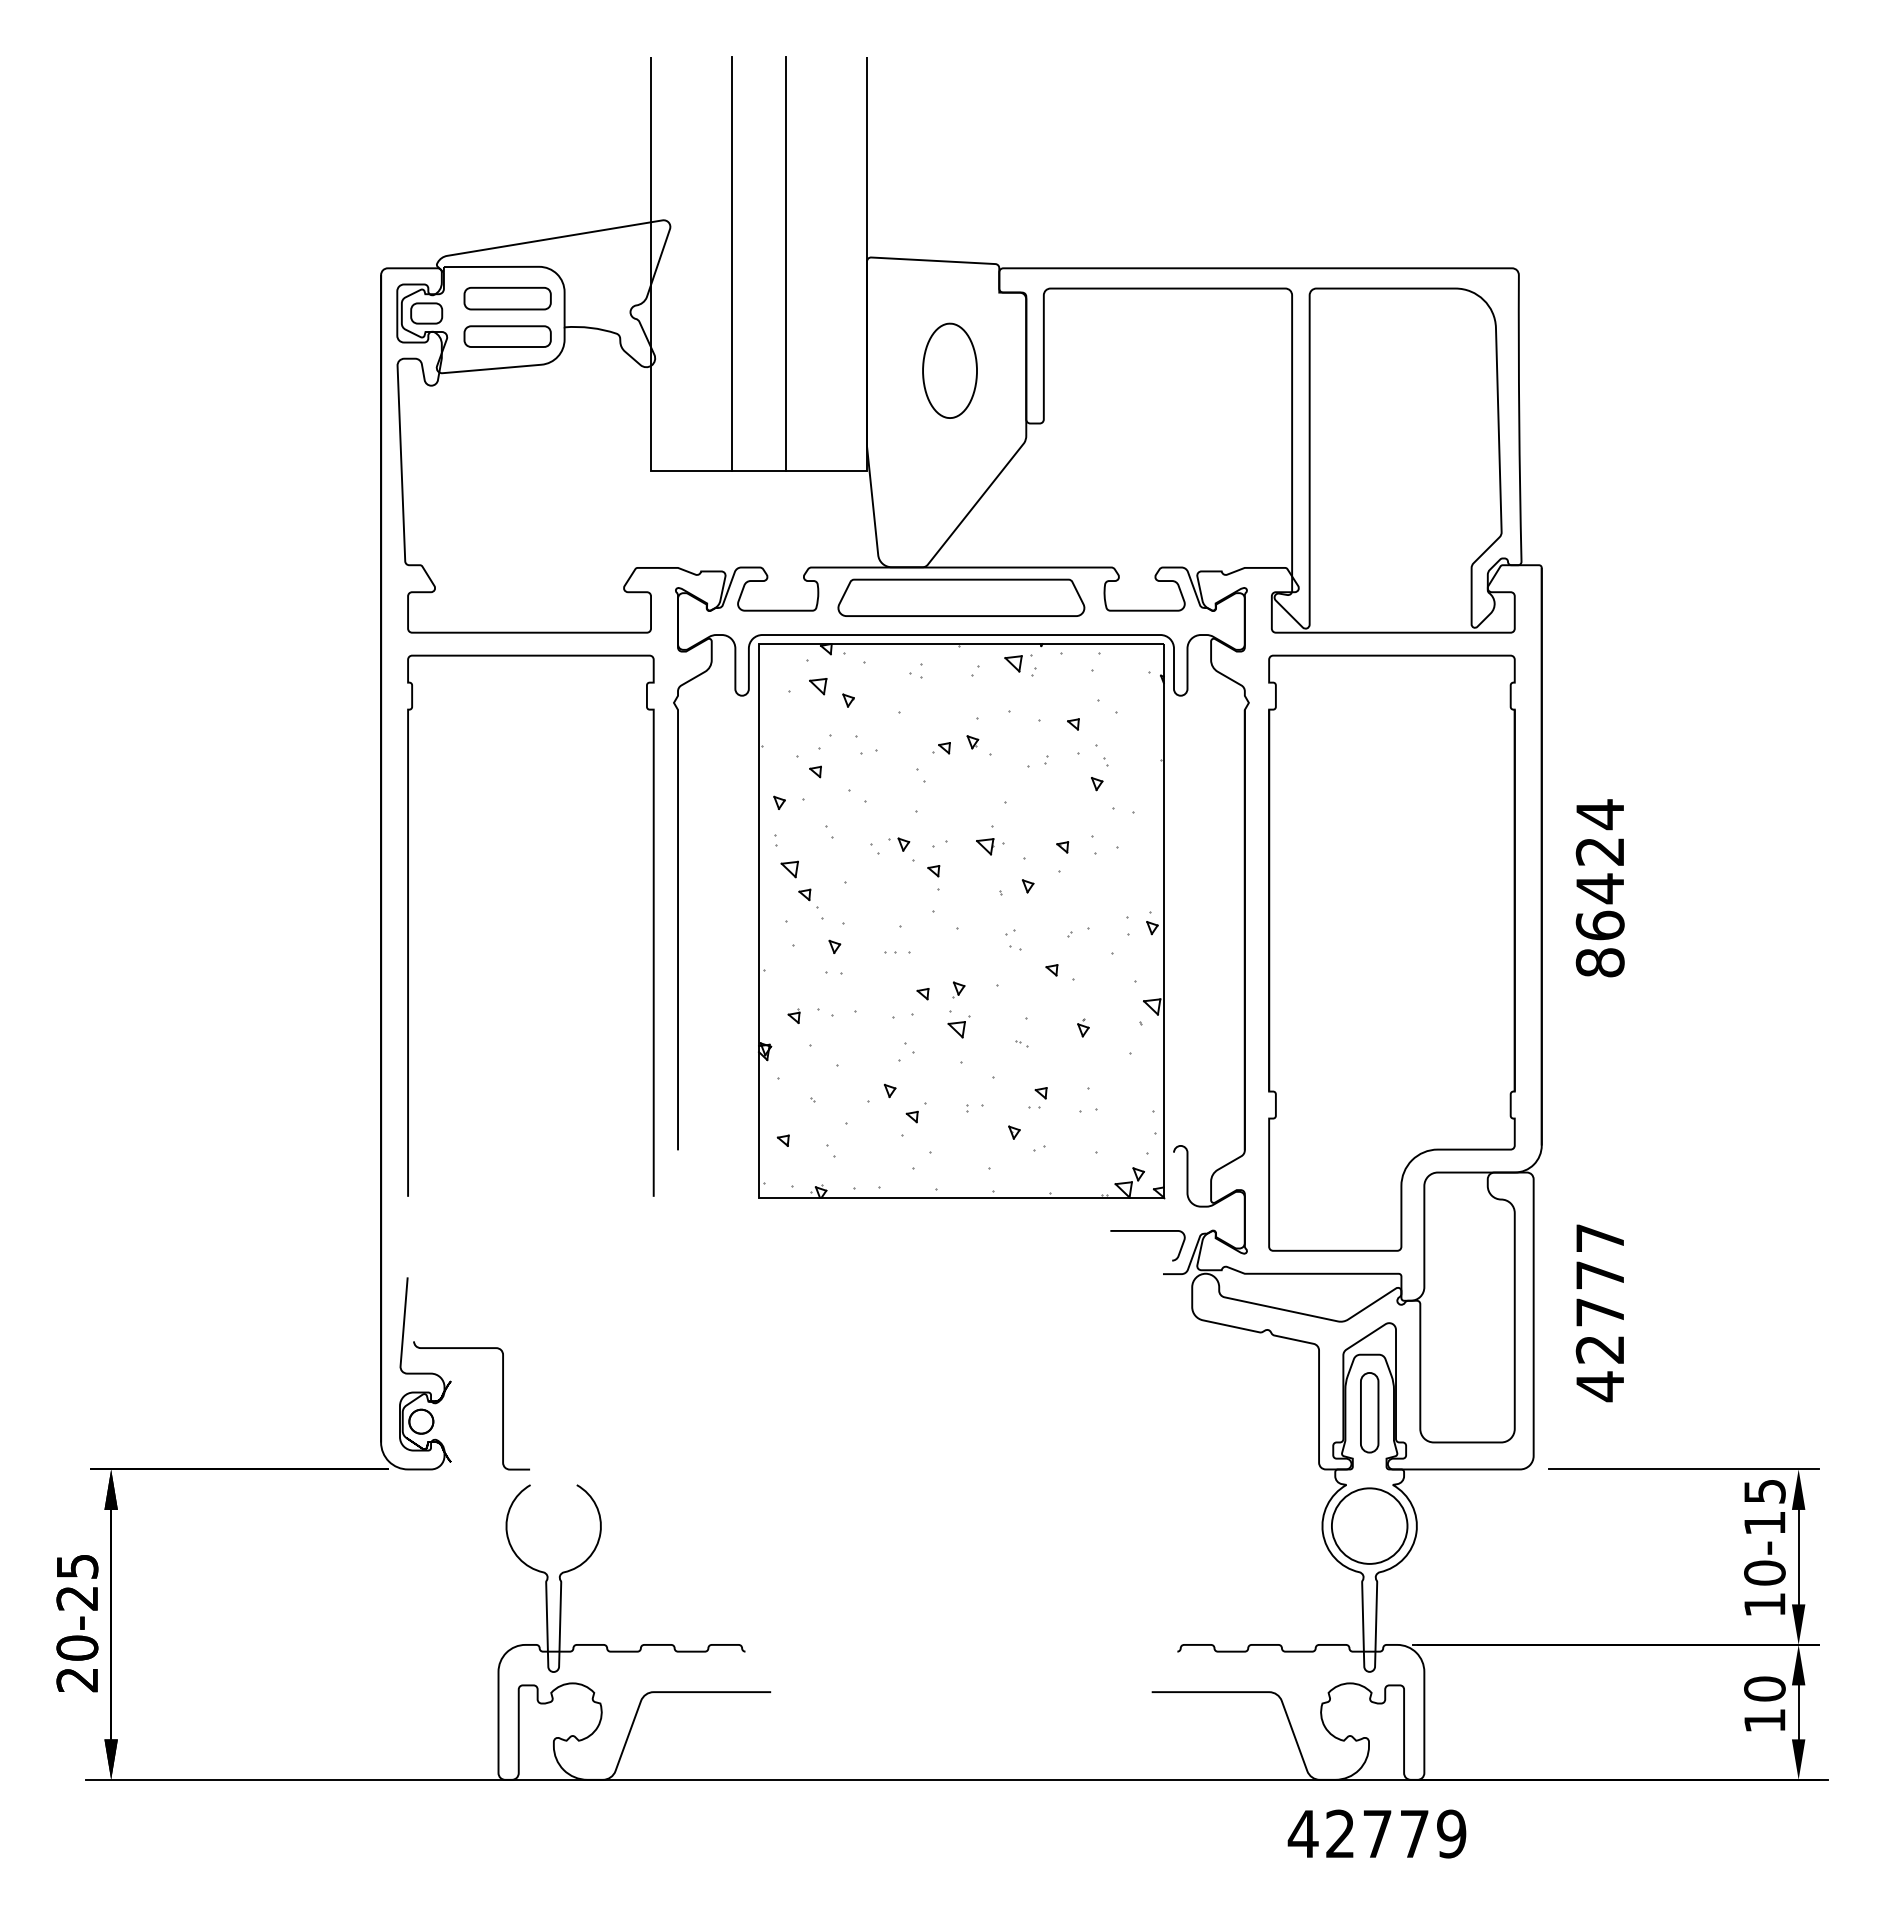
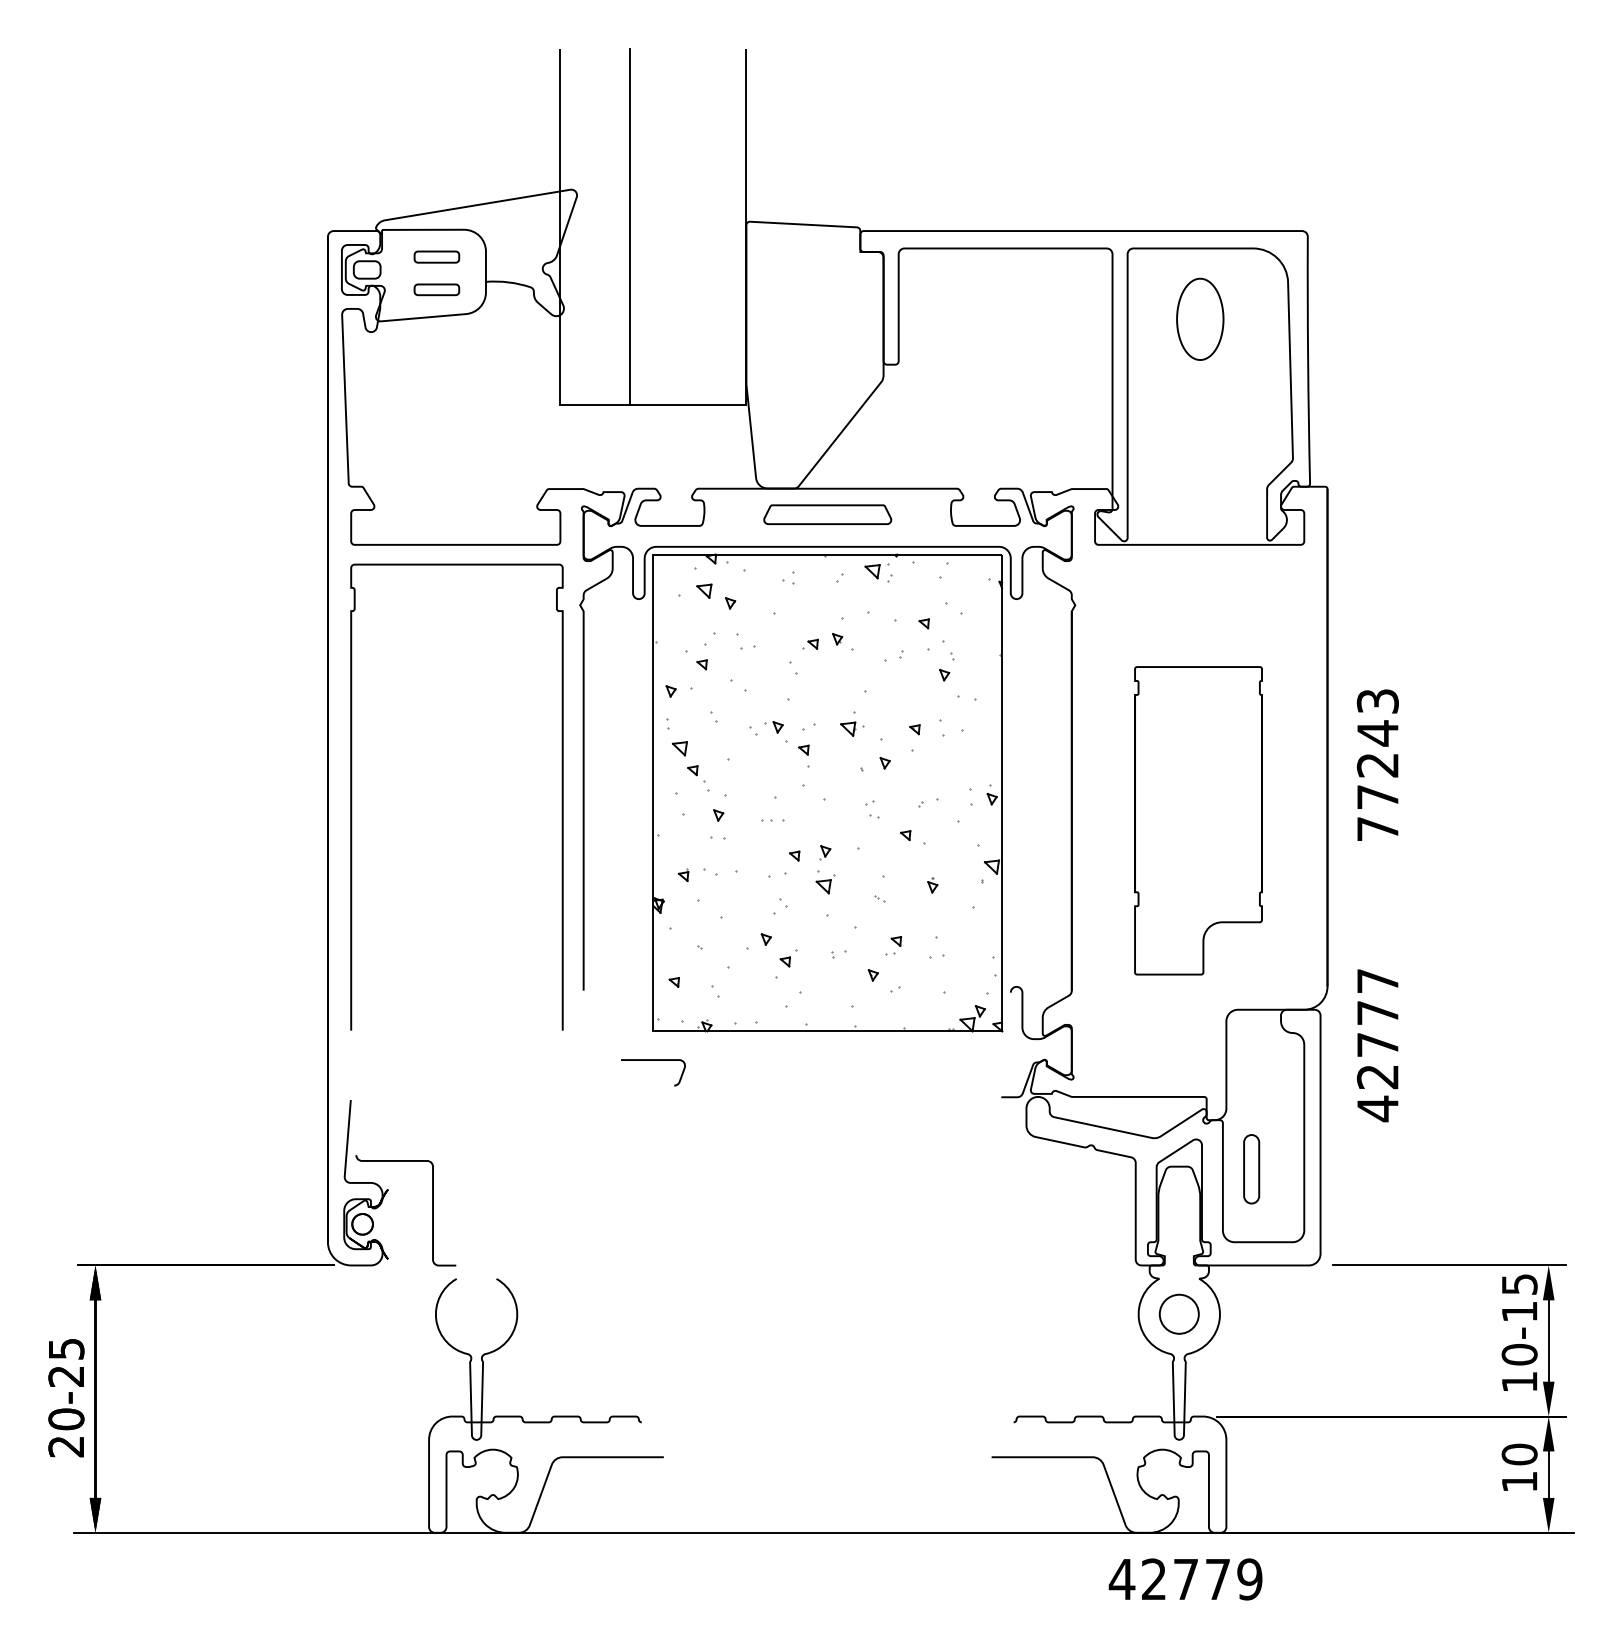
line: (785, 263) -> (676, 226), removed
part: (507, 298) -> (436, 257), size x0.6
part: (507, 336) -> (436, 289), size x0.6
part: (949, 370) -> (1199, 319), moved
part: (961, 597) -> (827, 514), size x0.6
text: (1599, 888) -> (1377, 765), 86424 -> 77243
part: (1391, 952) -> (1198, 820), size x0.6
curve: (1147, 1231) -> (652, 1060), moved
text: (1599, 1313) -> (1377, 1045), moved
part: (1369, 1412) -> (1251, 1169), moved
circle: (1369, 1525) -> (1179, 1313), size x0.6

